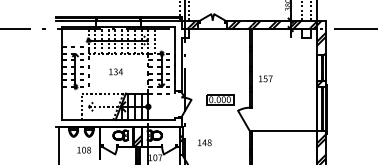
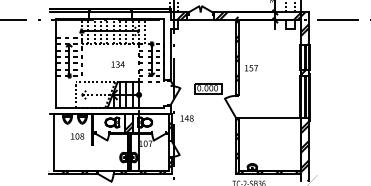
hatch: (276, 24) -> (261, 16), removed
text: (115, 71) -> (117, 64), moved
text: (204, 142) -> (186, 118), moved

